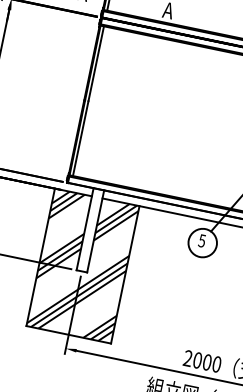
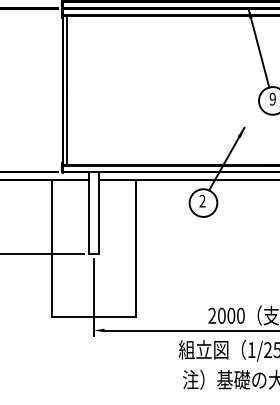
text: (202, 240) -> (202, 200), 5 -> 2
hatch: (83, 266) -> (94, 248), removed

